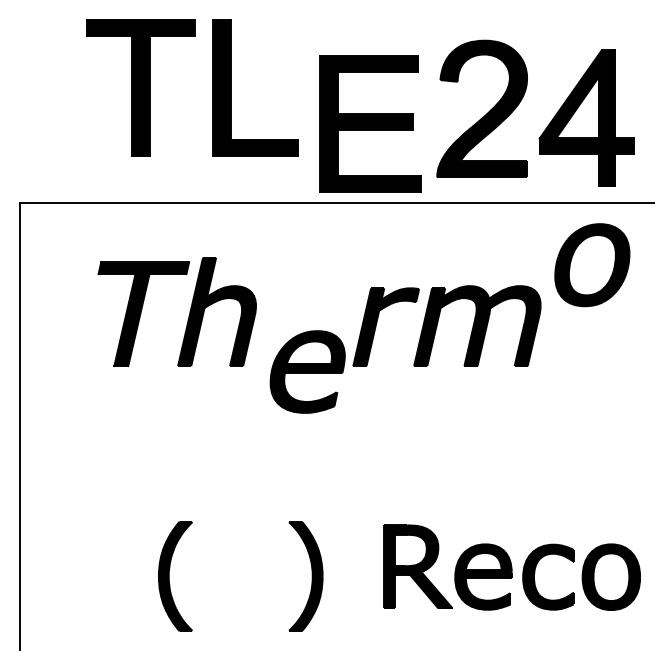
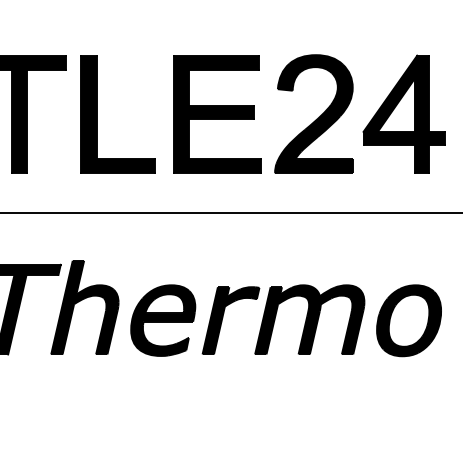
part: (486, 113) -> (317, 118), moved
part: (586, 117) -> (404, 113), moved
part: (370, 123) -> (217, 113), moved
part: (592, 265) -> (409, 321), moved
part: (307, 371) -> (163, 320), moved

